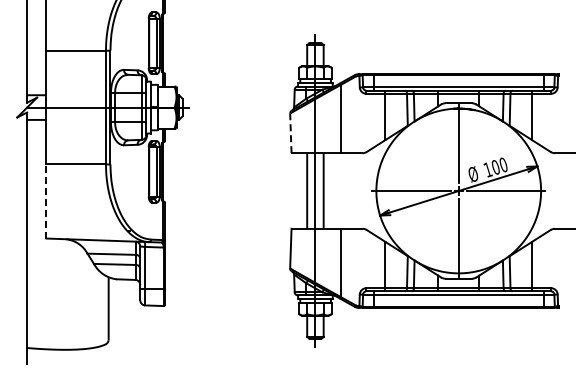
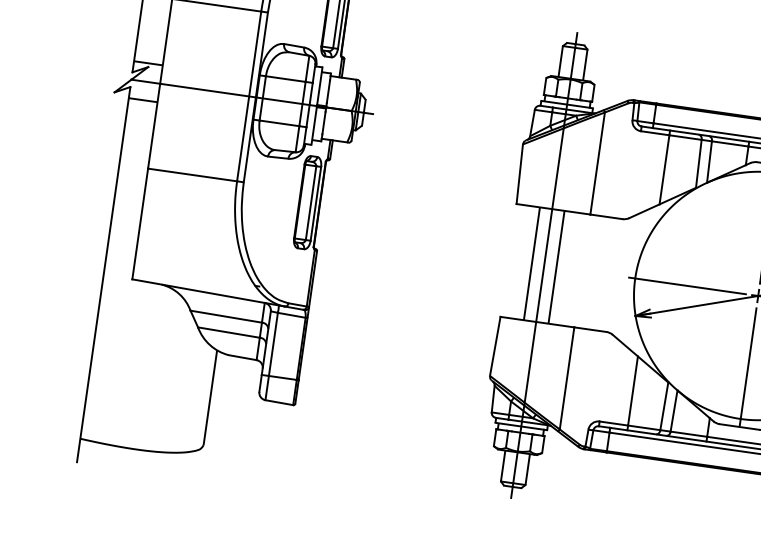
line: (290, 133) -> (519, 174), dashed -> solid
line: (46, 200) -> (140, 222), dashed -> solid

